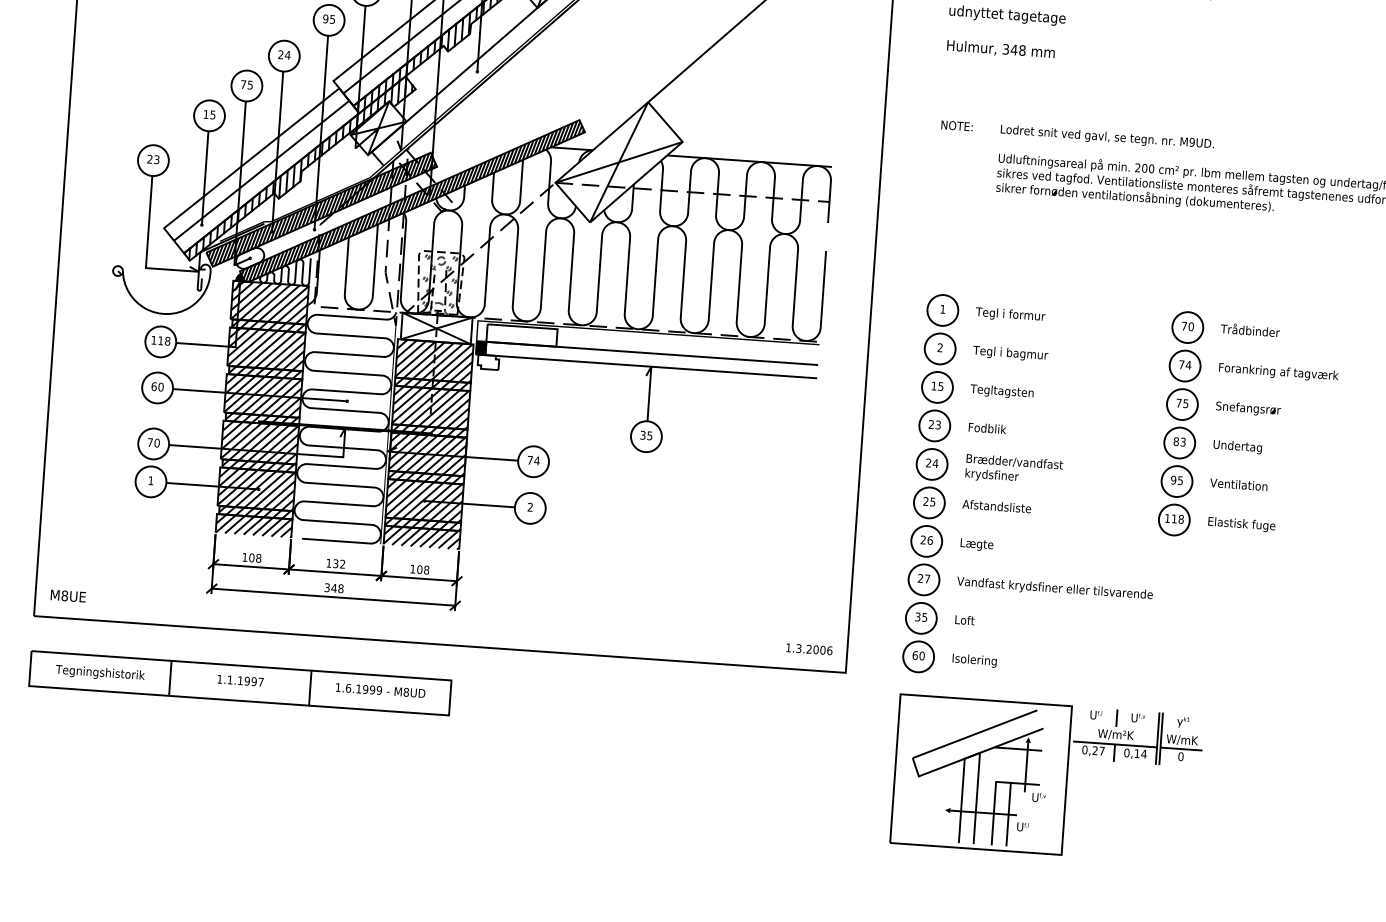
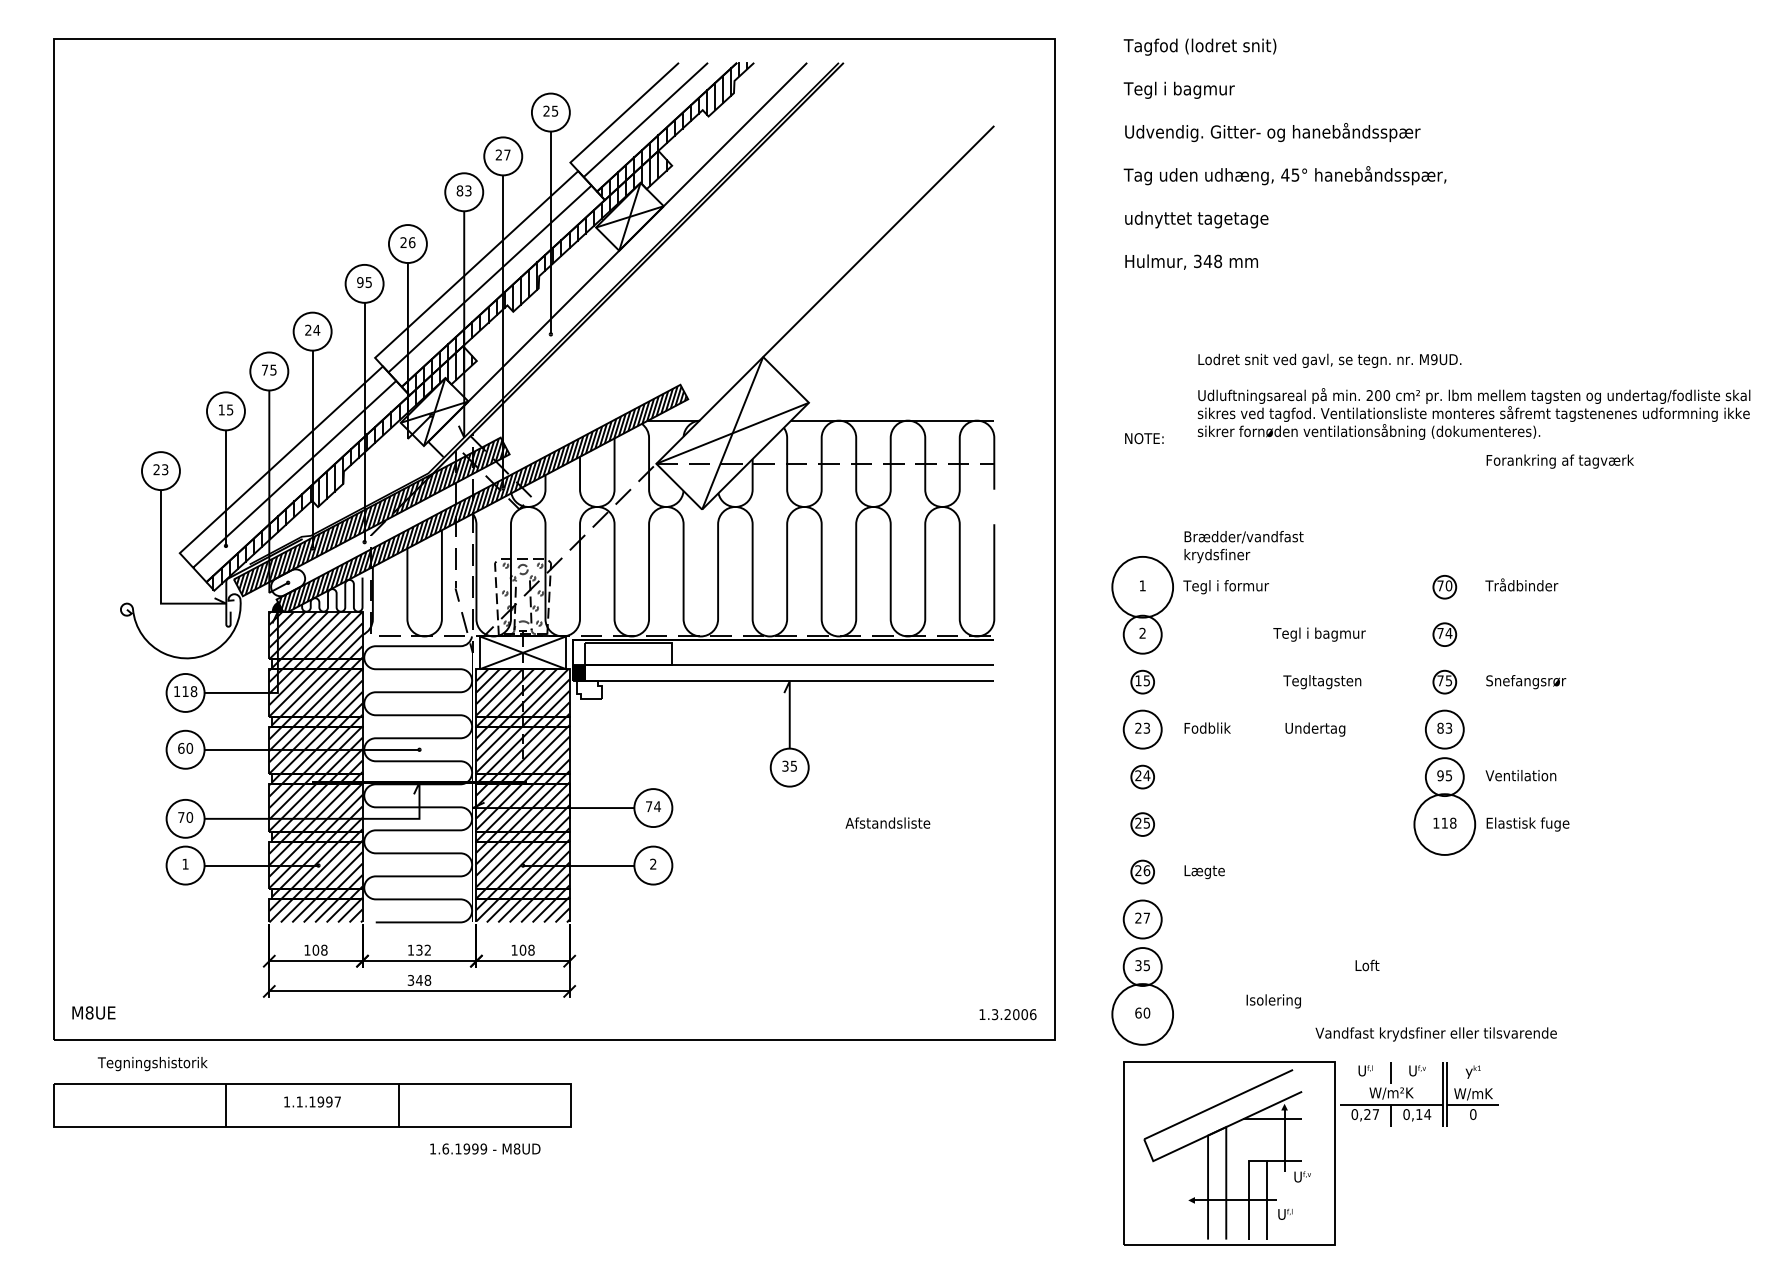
text: (957, 125) -> (1144, 438), moved
circle: (942, 310) -> (1142, 587), size x1.6
circle: (1187, 327) -> (1444, 587), size x0.6
text: (1010, 353) -> (1319, 634), moved
circle: (1184, 365) -> (1444, 634), size x0.6
text: (1278, 372) -> (1559, 461), moved
circle: (937, 387) -> (1142, 682), size x0.6
text: (1002, 392) -> (1322, 682), moved
circle: (1182, 404) -> (1444, 682), size x0.6
text: (1237, 447) -> (1315, 729), moved
circle: (931, 464) -> (1142, 777), size x0.6
text: (1013, 470) -> (1243, 547), moved
circle: (929, 502) -> (1142, 824), size x0.6
text: (996, 505) -> (887, 822), moved
circle: (1174, 519) -> (1444, 824), size x1.6
circle: (926, 541) -> (1142, 872), size x0.6
text: (1054, 588) -> (1435, 1034), moved
text: (965, 620) -> (1367, 965), moved
circle: (918, 656) -> (1142, 1014), size x1.6
text: (974, 660) -> (1273, 1001), moved
text: (100, 673) -> (152, 1064), moved
text: (380, 690) -> (485, 1148), moved

